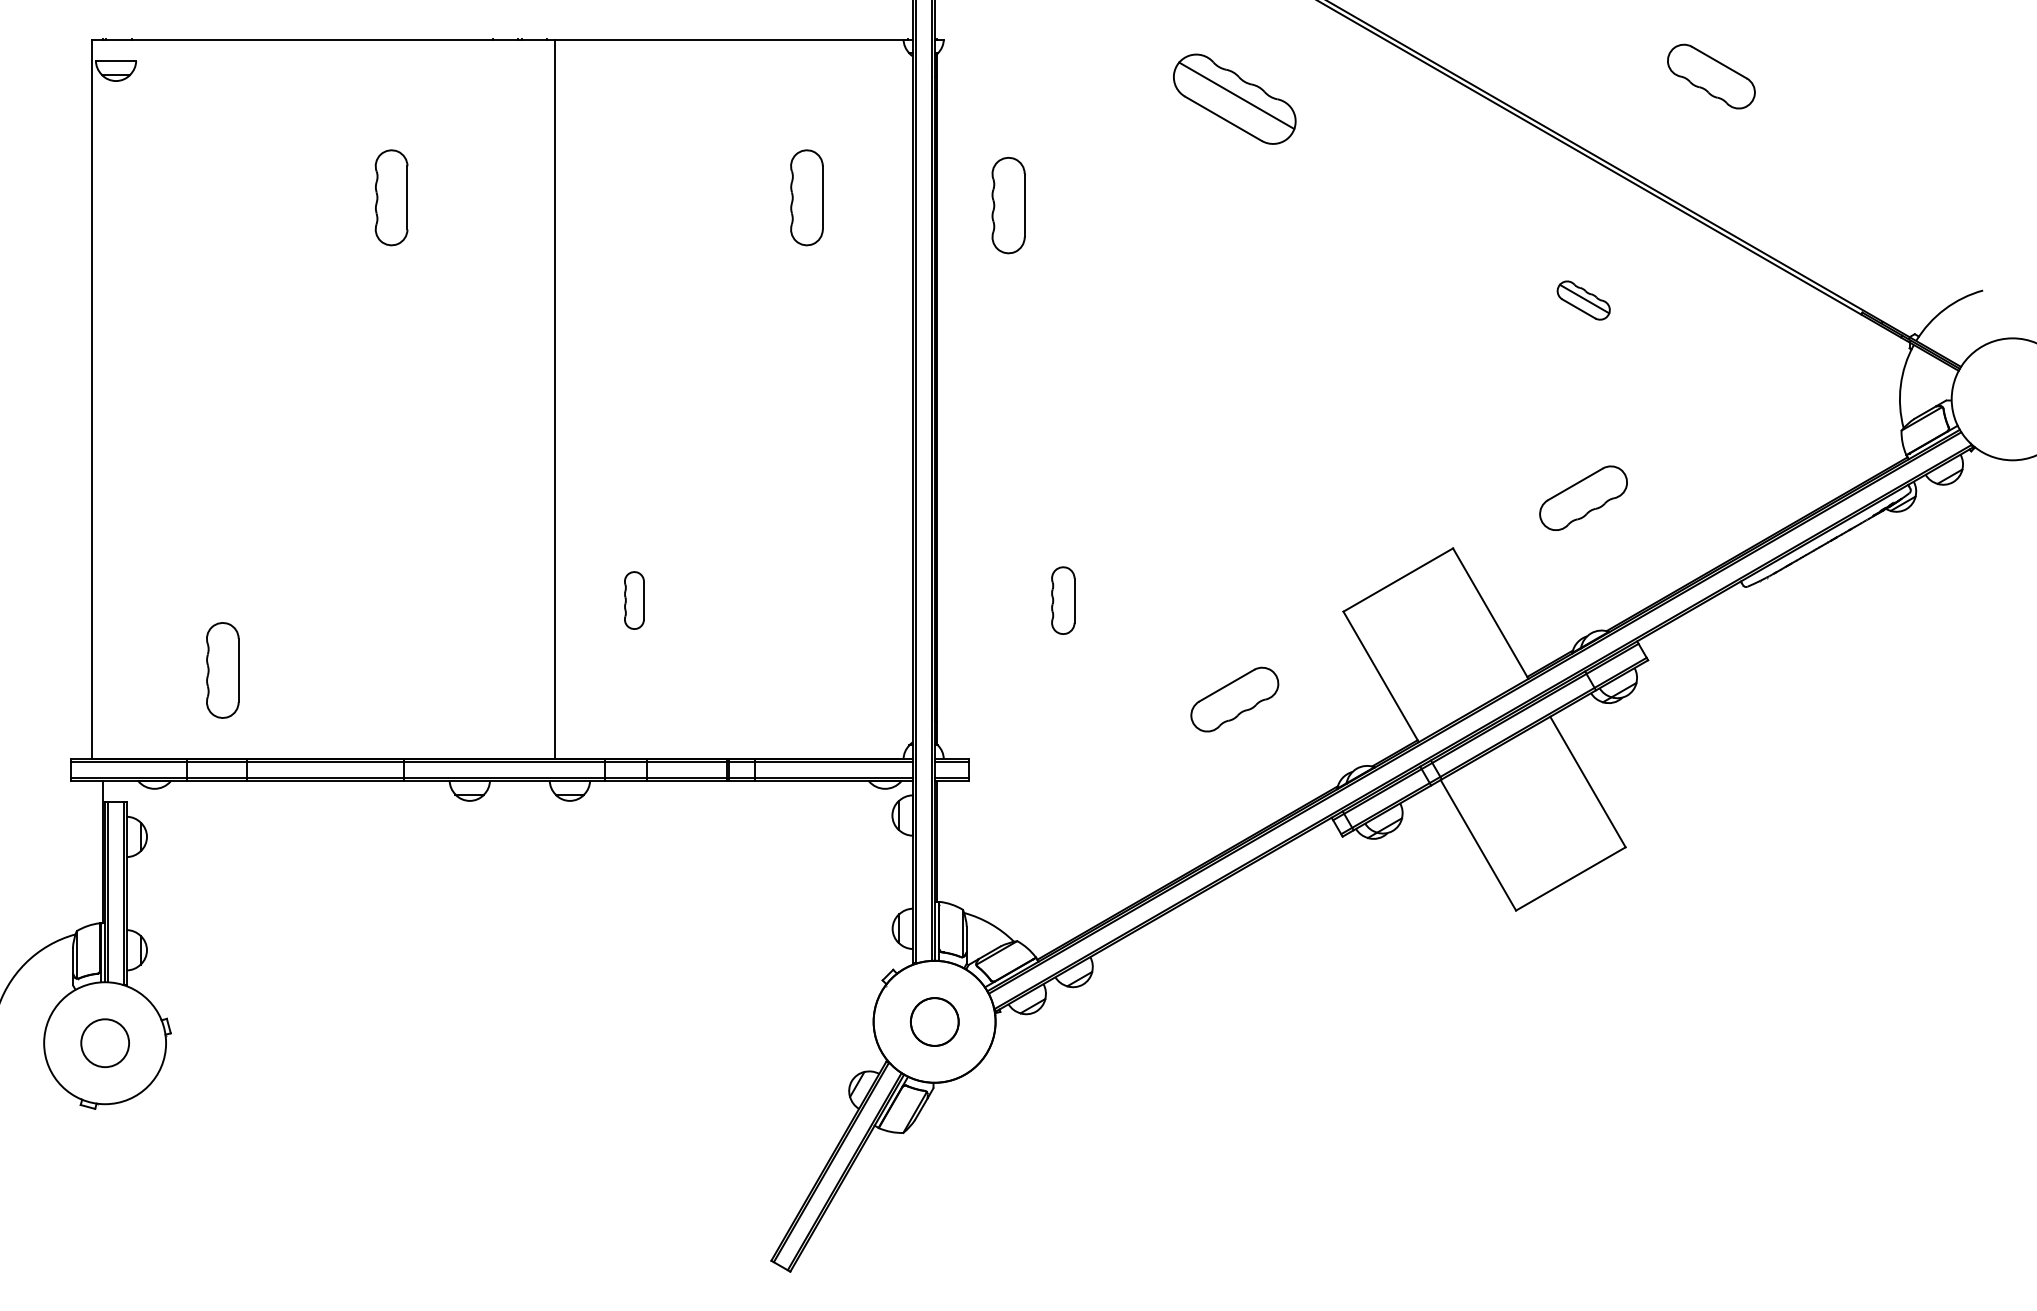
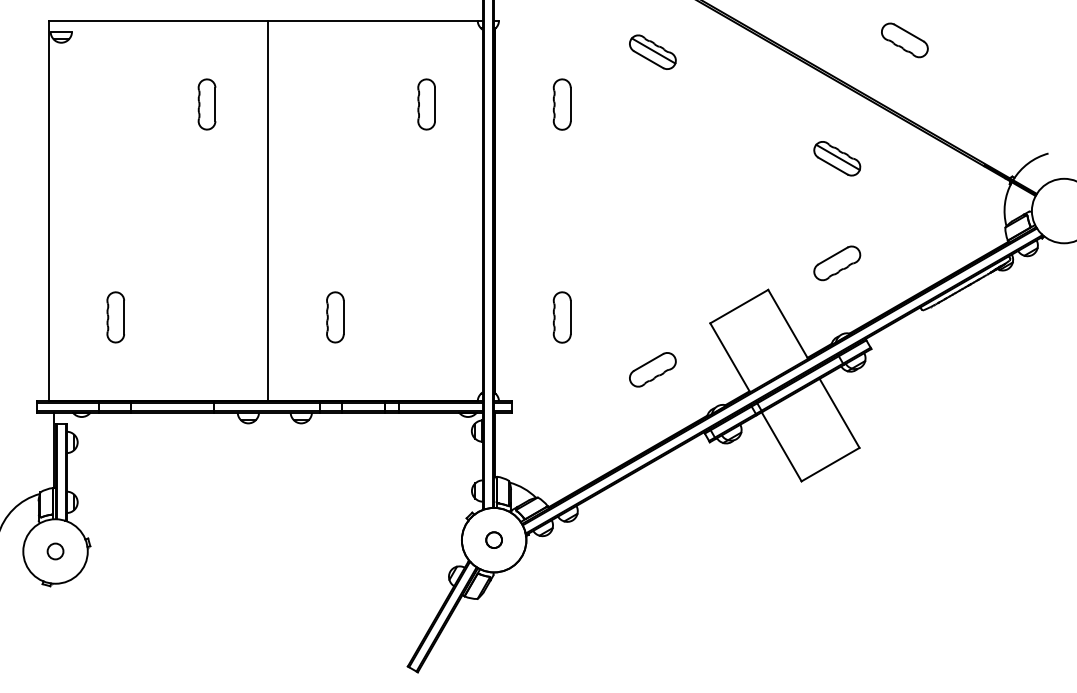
part: (1234, 97) -> (652, 51), size x0.71
part: (1007, 205) -> (561, 104), moved
part: (1583, 299) -> (837, 158), size x1.67
line: (555, 398) -> (268, 210), moved
part: (634, 600) -> (335, 317), size x1.67
part: (1061, 600) -> (561, 317), size x1.43
part: (222, 670) -> (115, 317), moved
circle: (933, 1020) -> (493, 539), size x0.62
circle: (105, 1043) -> (55, 551), size x0.62

